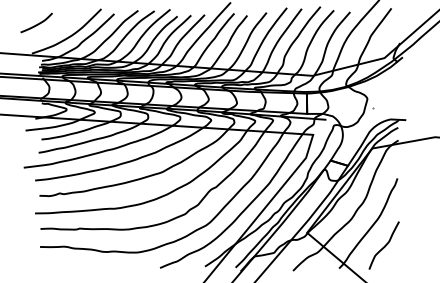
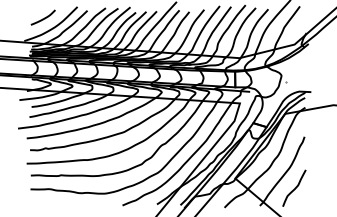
curve: (37, 23) -> (43, 18), moved

